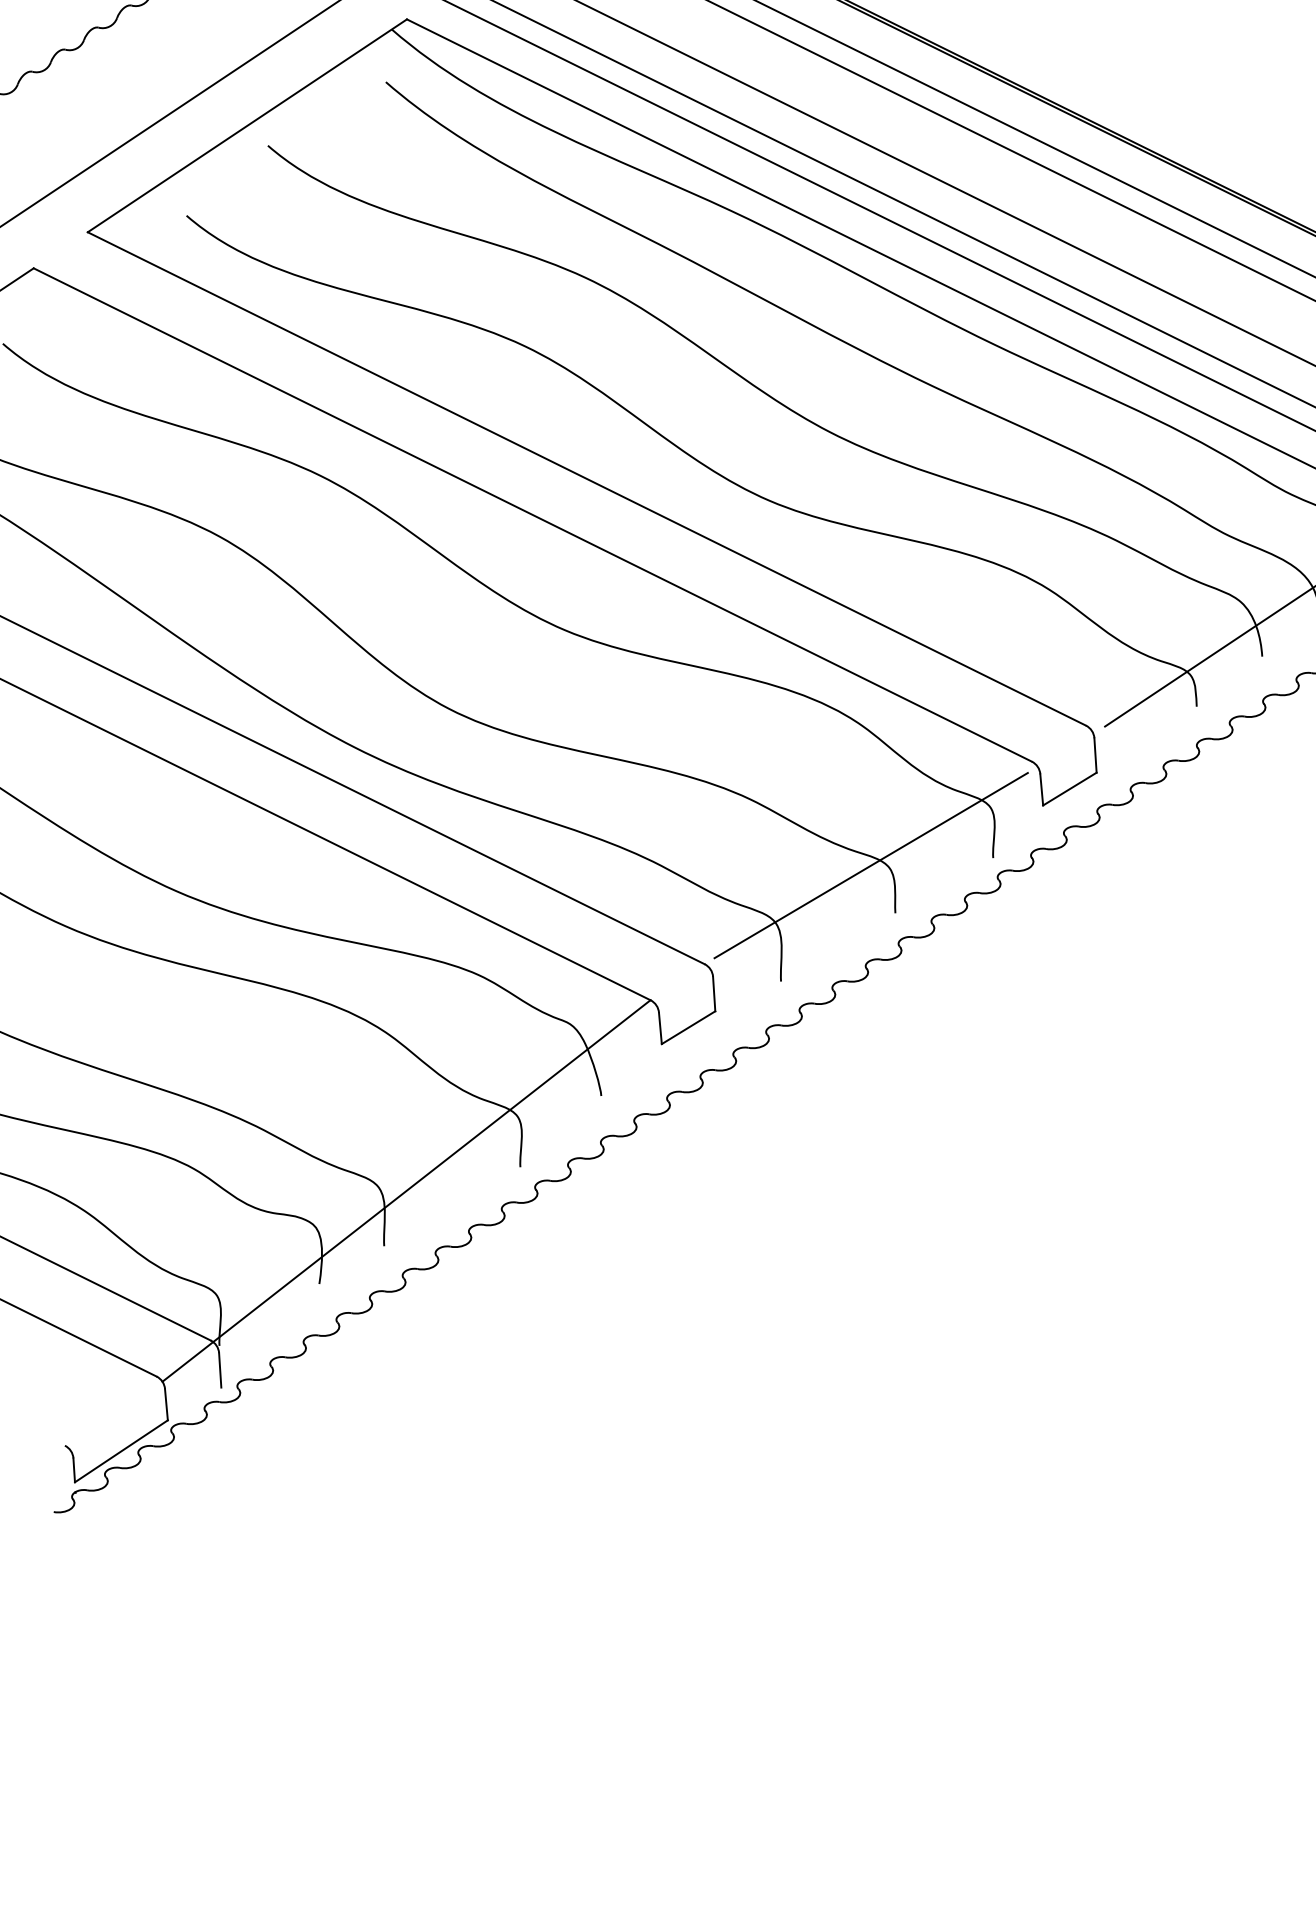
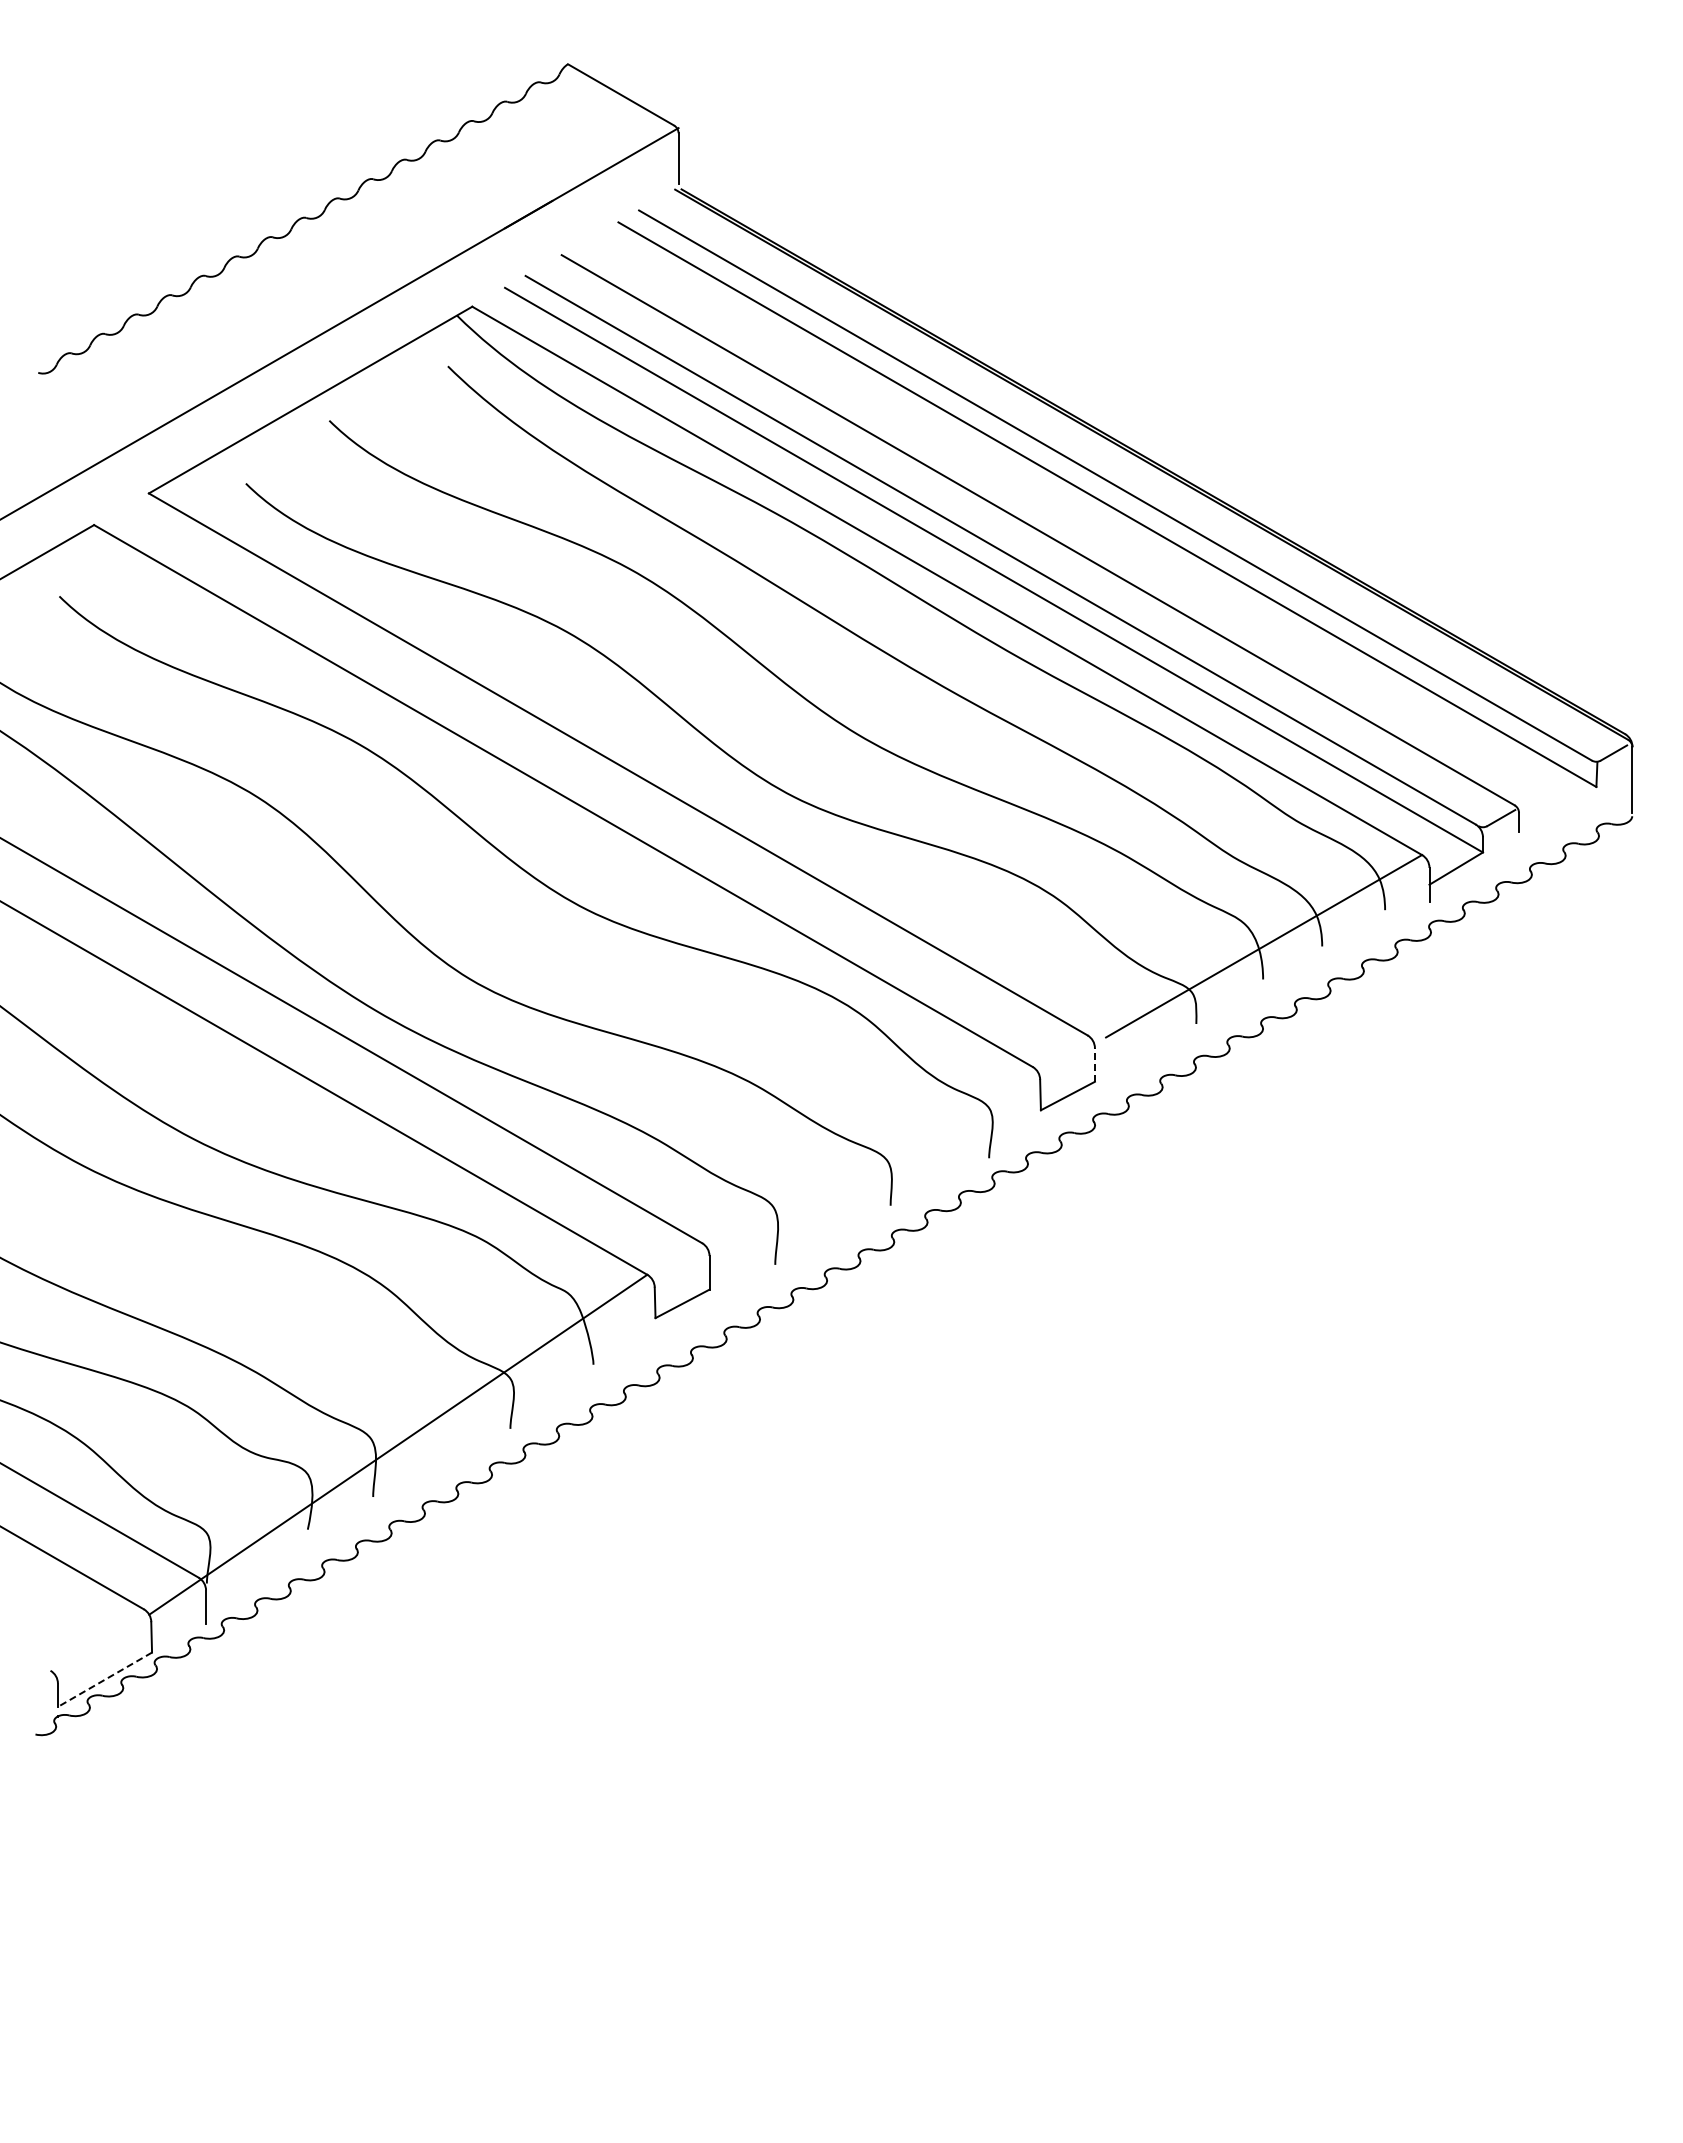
line: (1095, 756) -> (1094, 1065), solid -> dashed
line: (871, 865) -> (870, 1157), removed
line: (120, 1451) -> (104, 1679), solid -> dashed

